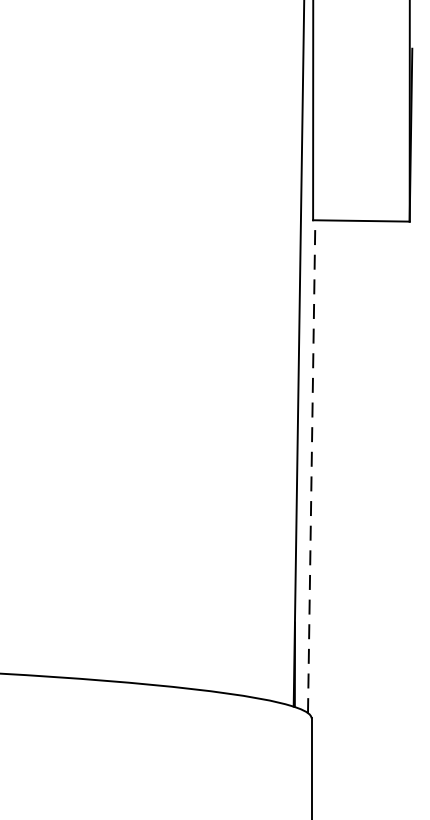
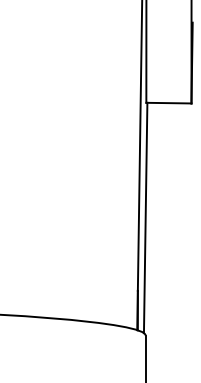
line: (311, 465) -> (145, 217), dashed -> solid

